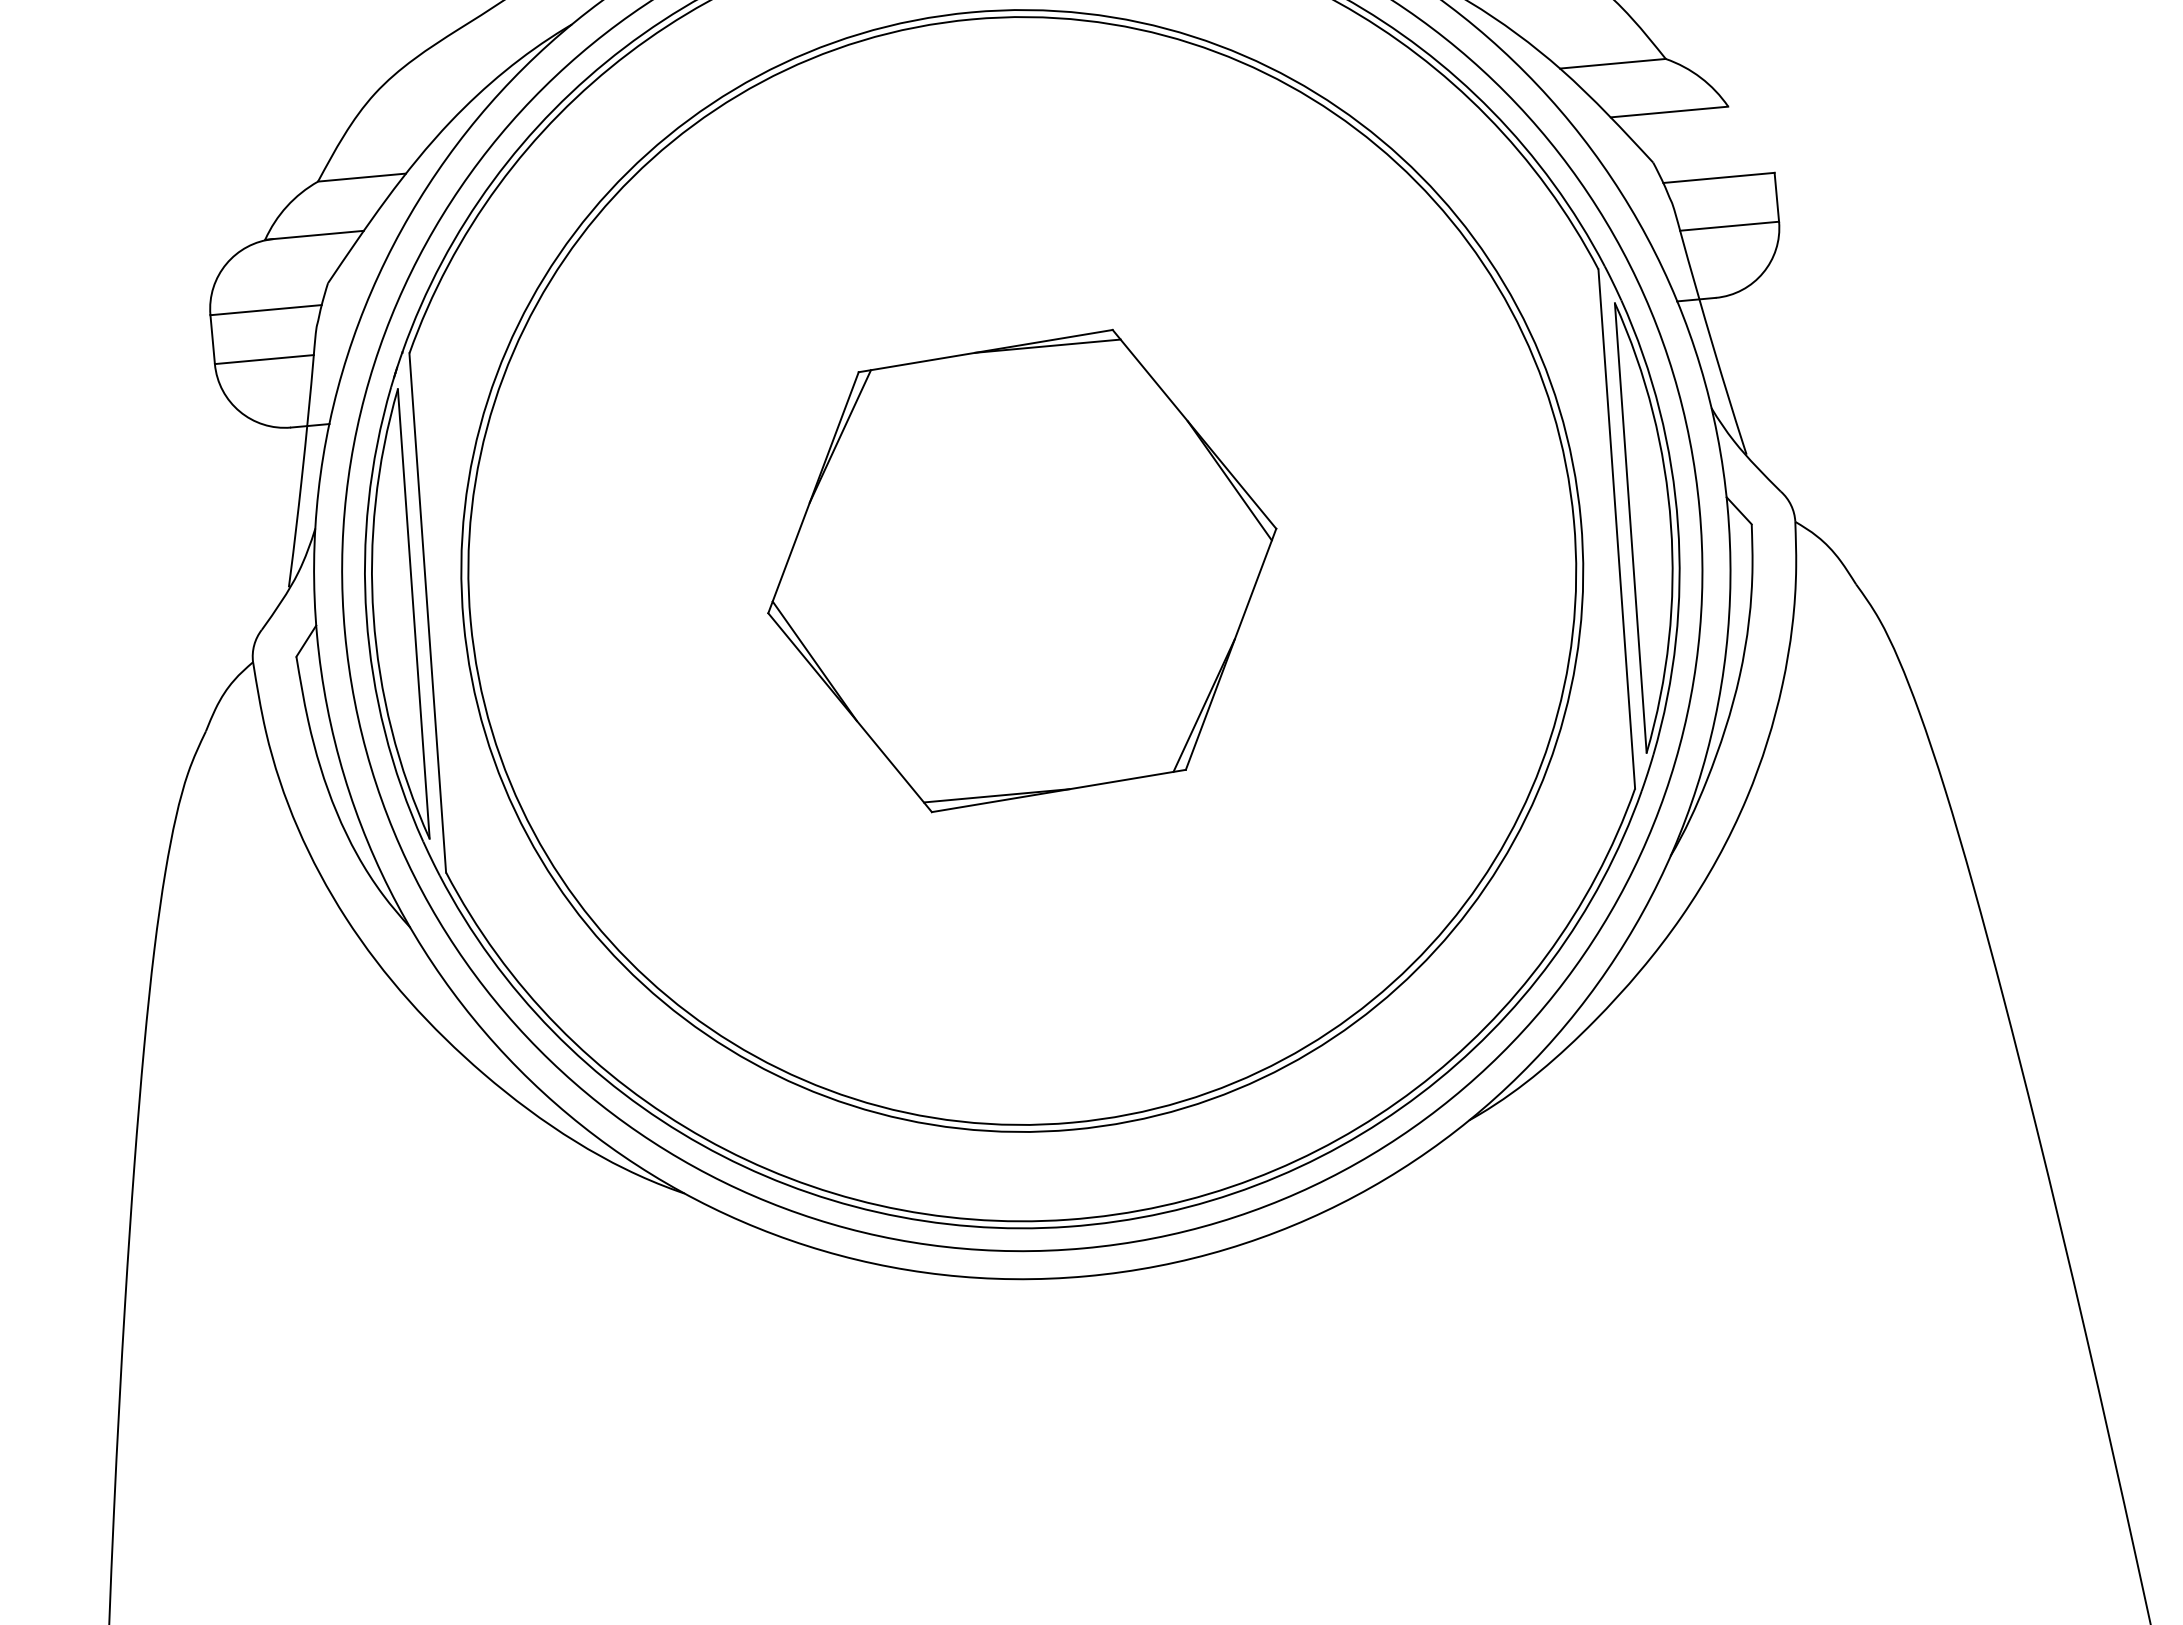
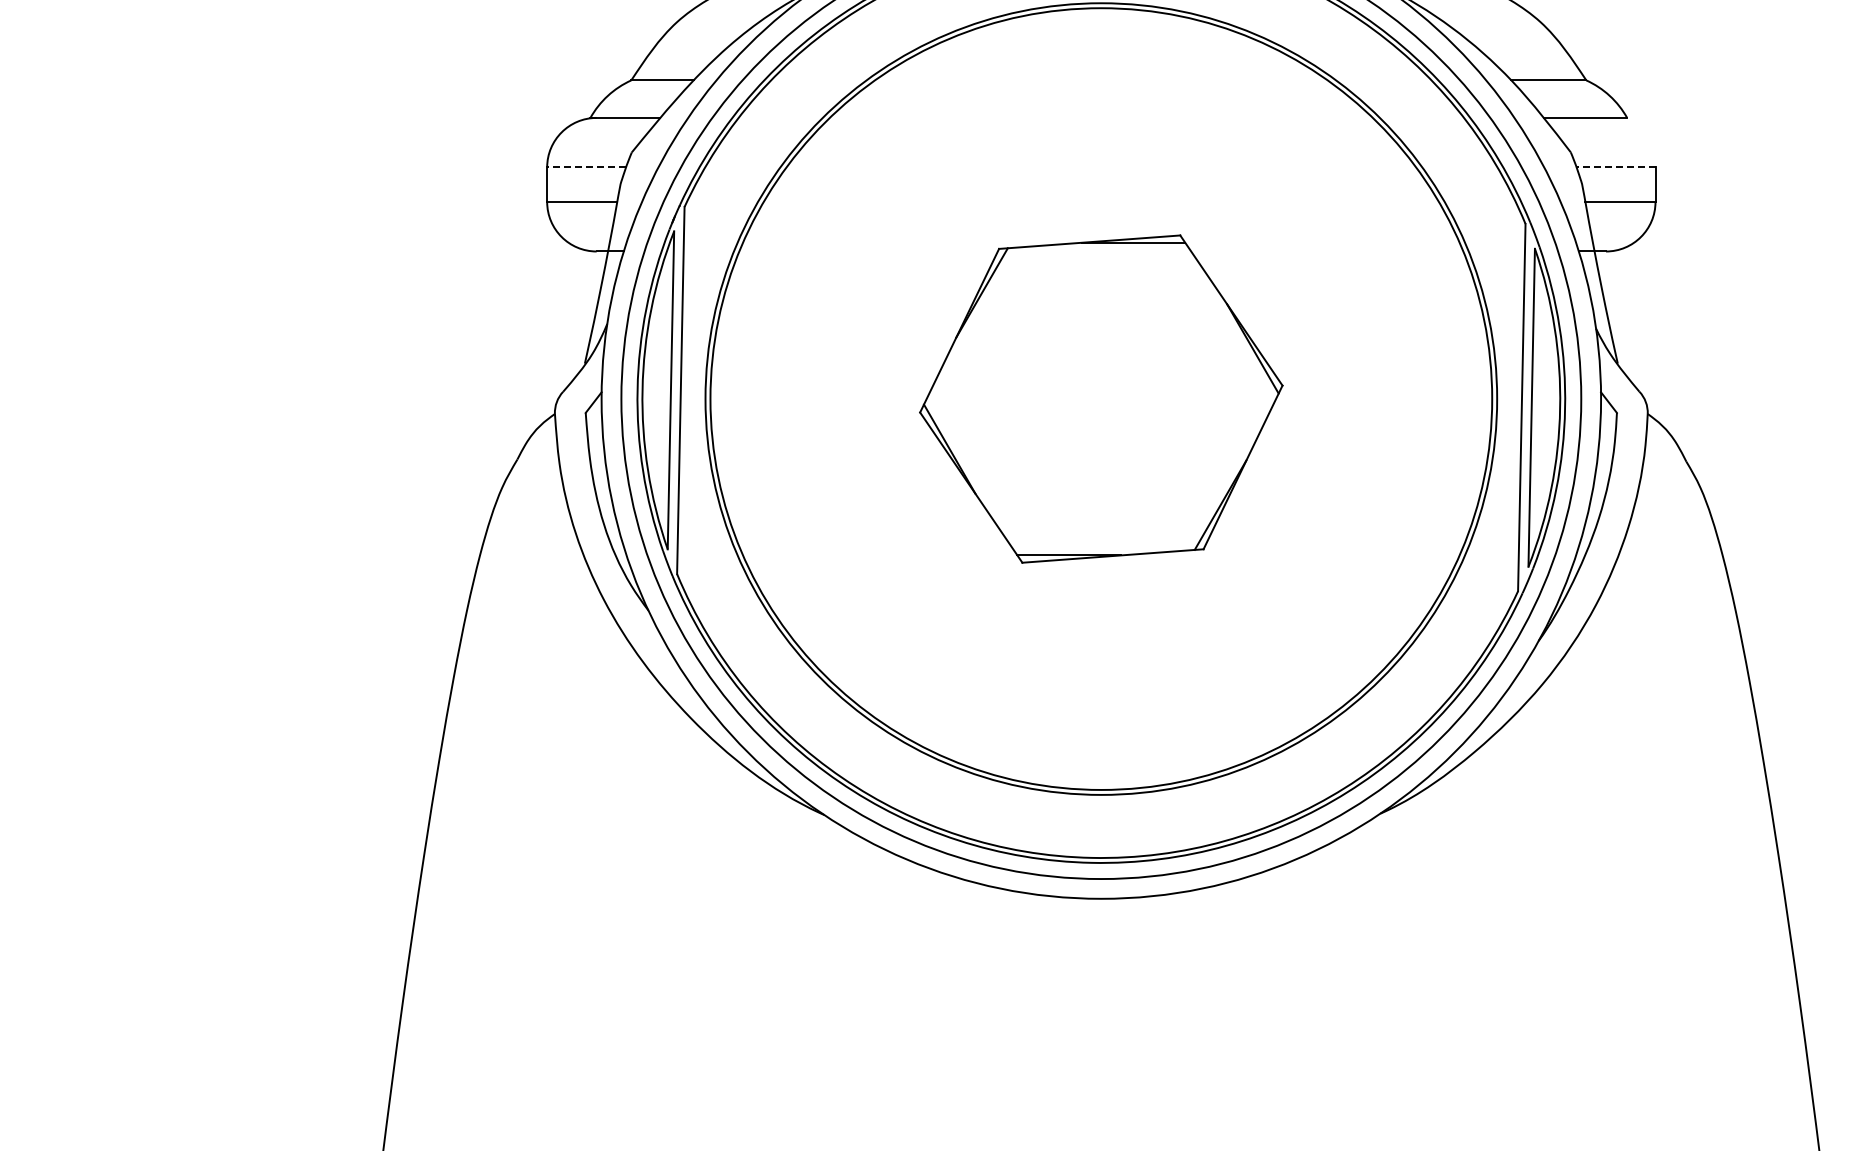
line: (1718, 178) -> (1615, 167), solid -> dashed
line: (265, 310) -> (586, 167), solid -> dashed

